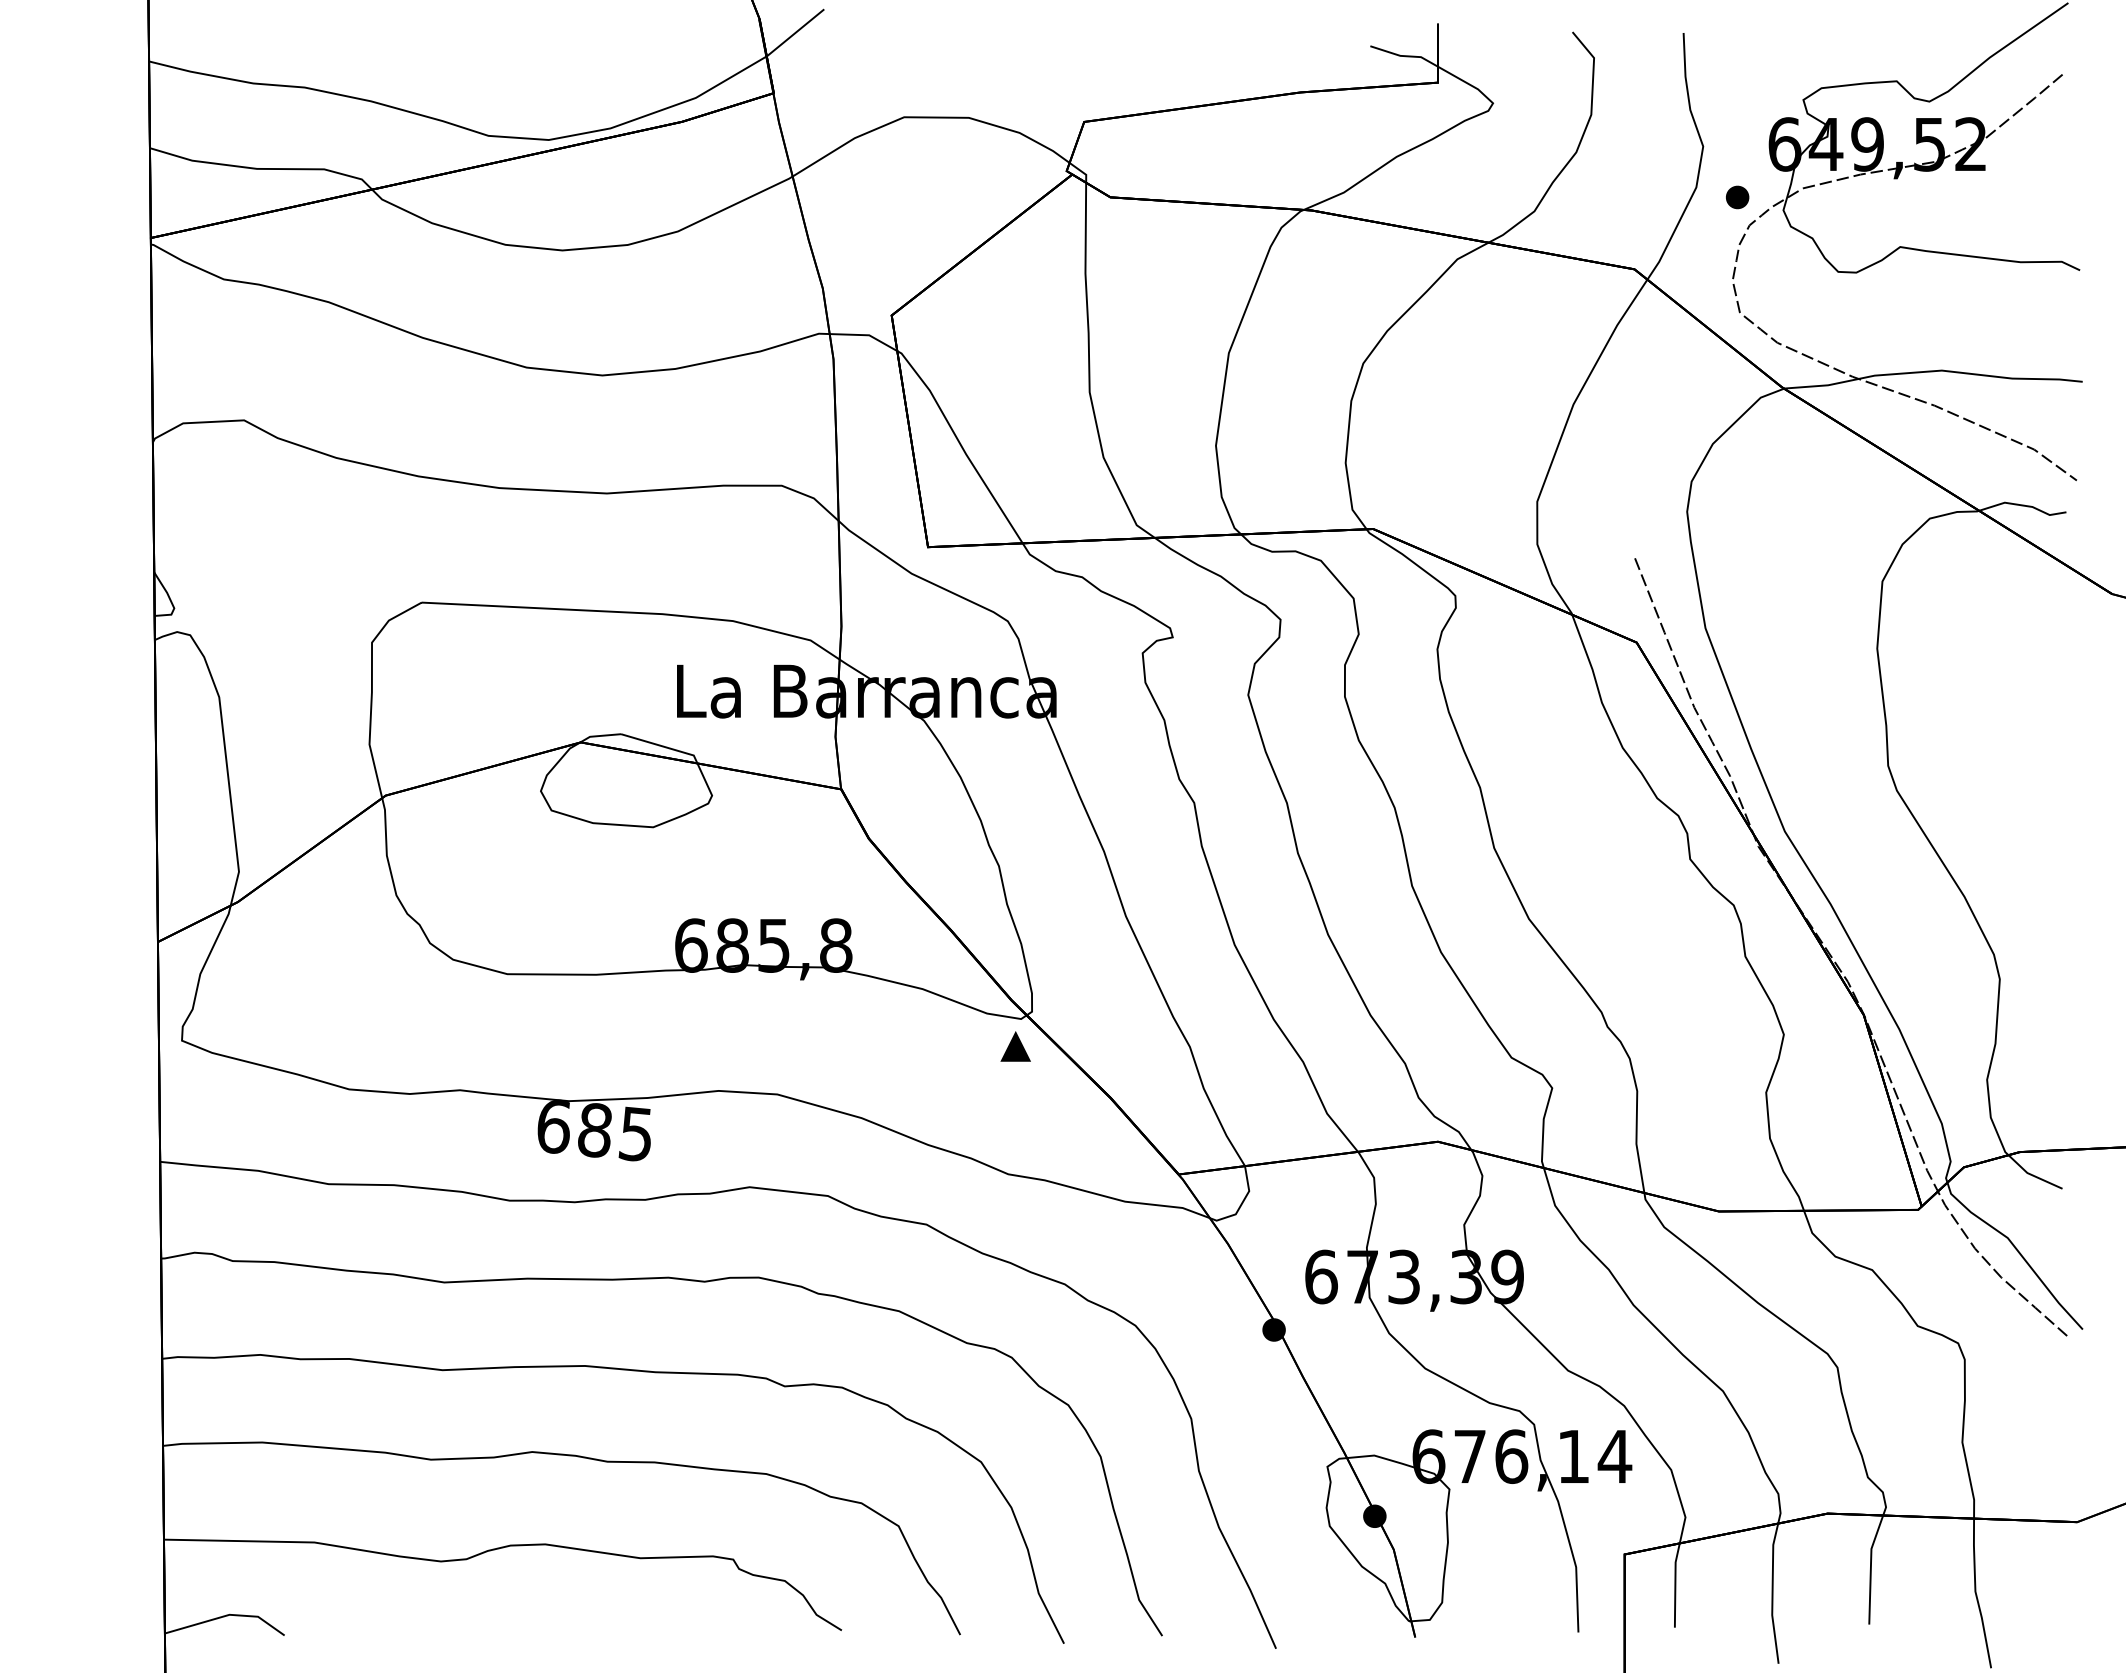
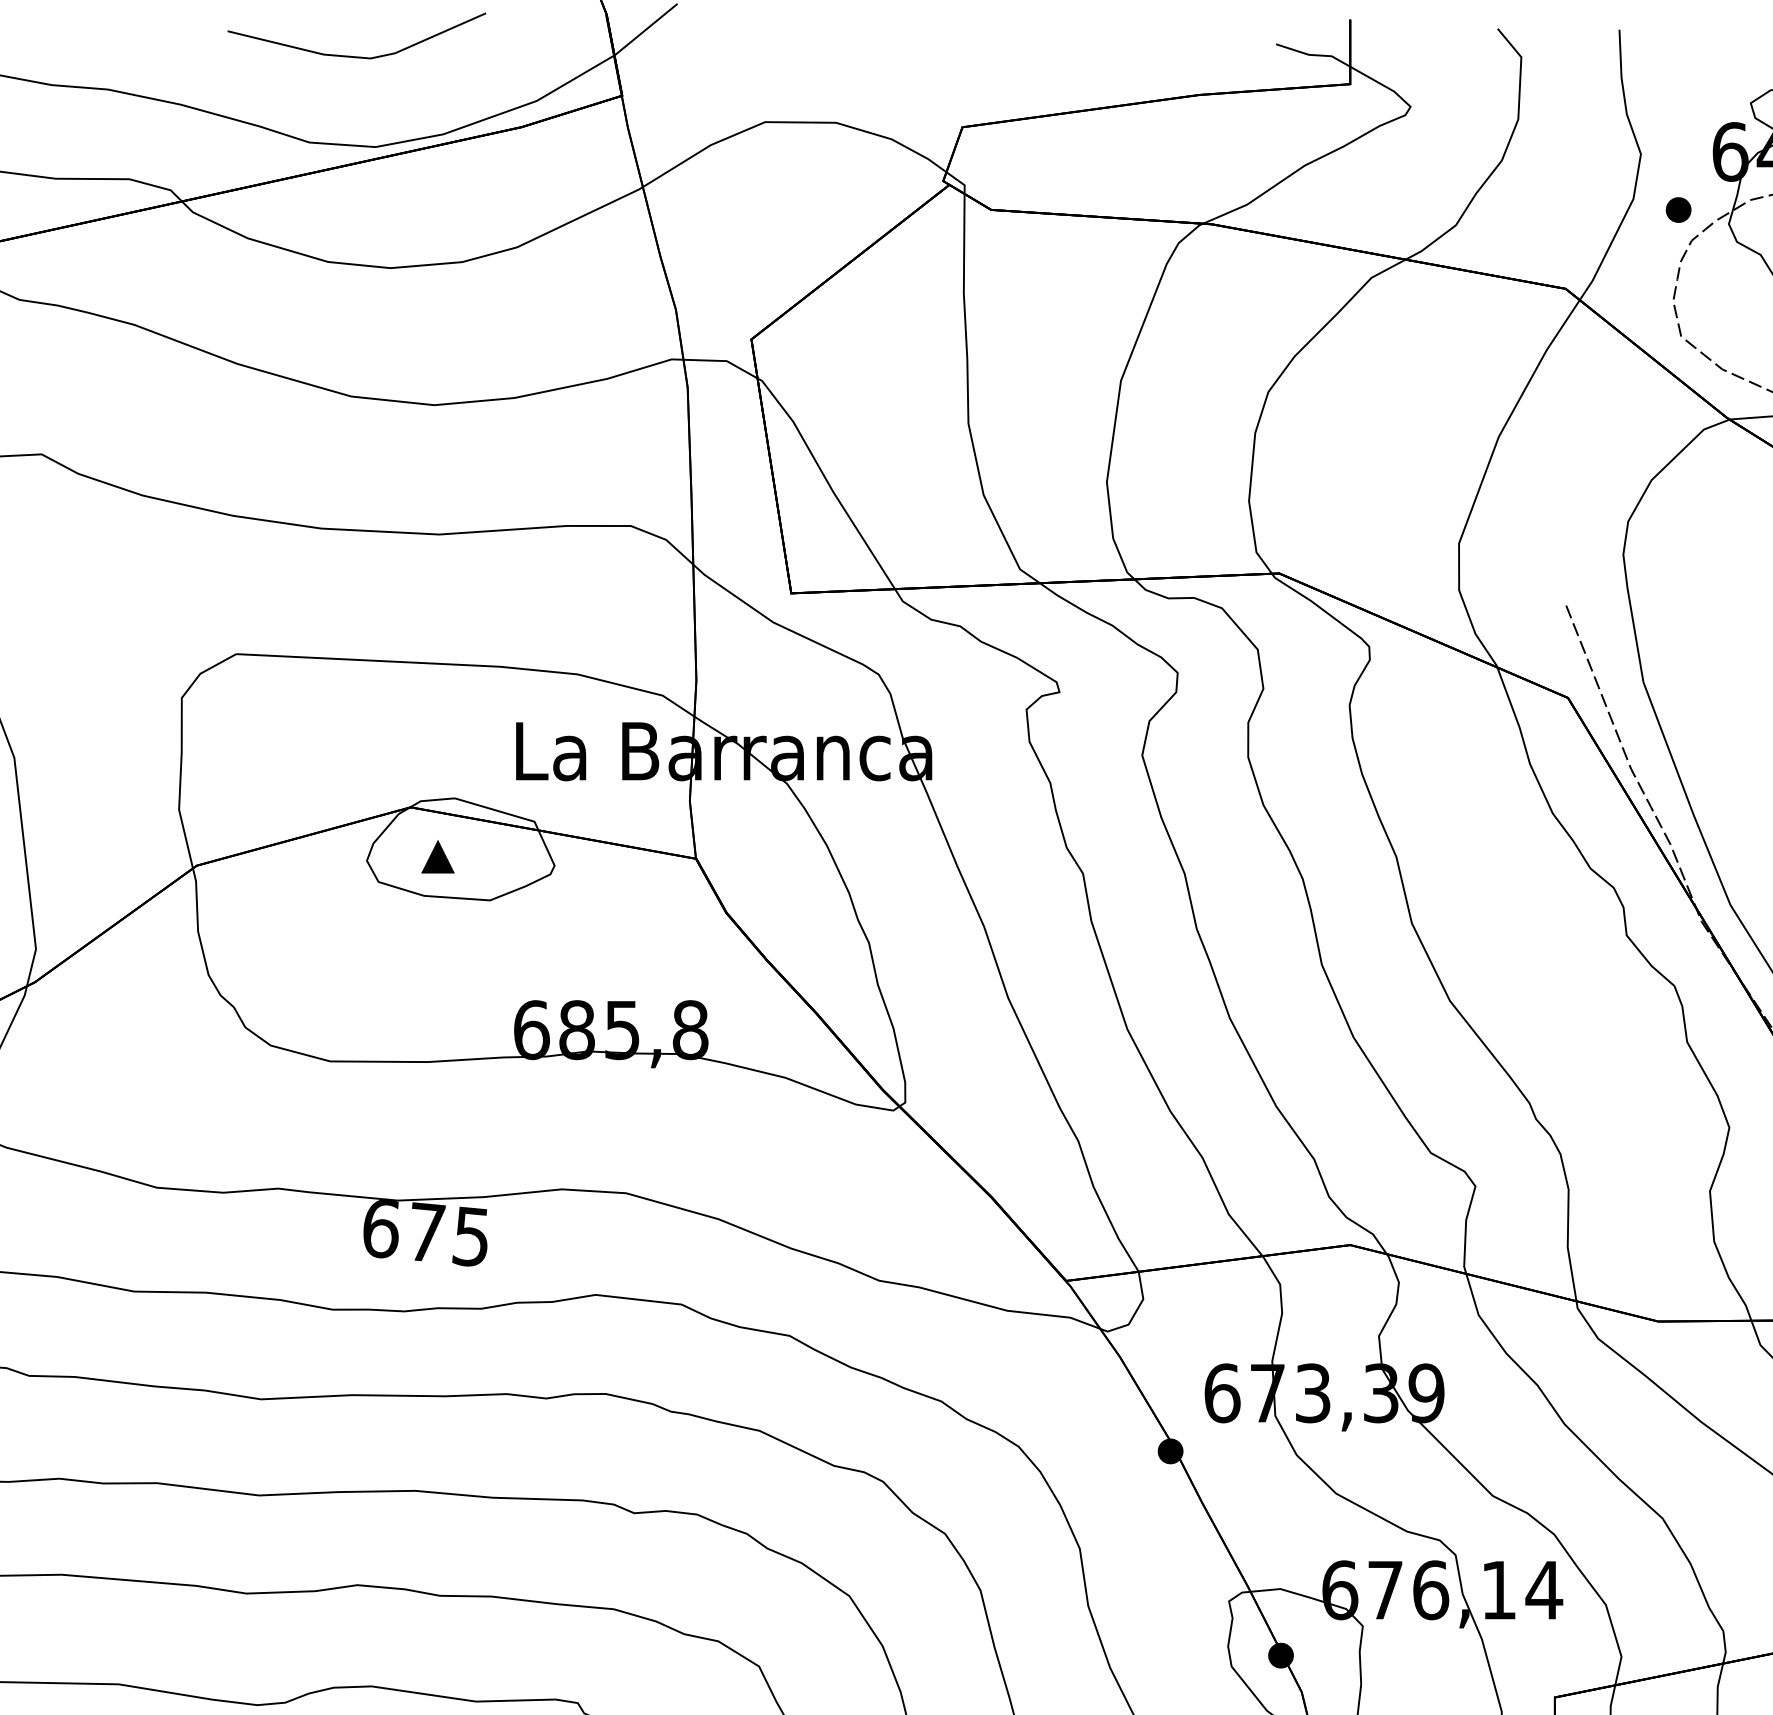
line: (527, 56) -> (352, 55), added
part: (1015, 1046) -> (437, 856), moved
text: (595, 1129) -> (426, 1231), 685 -> 675

